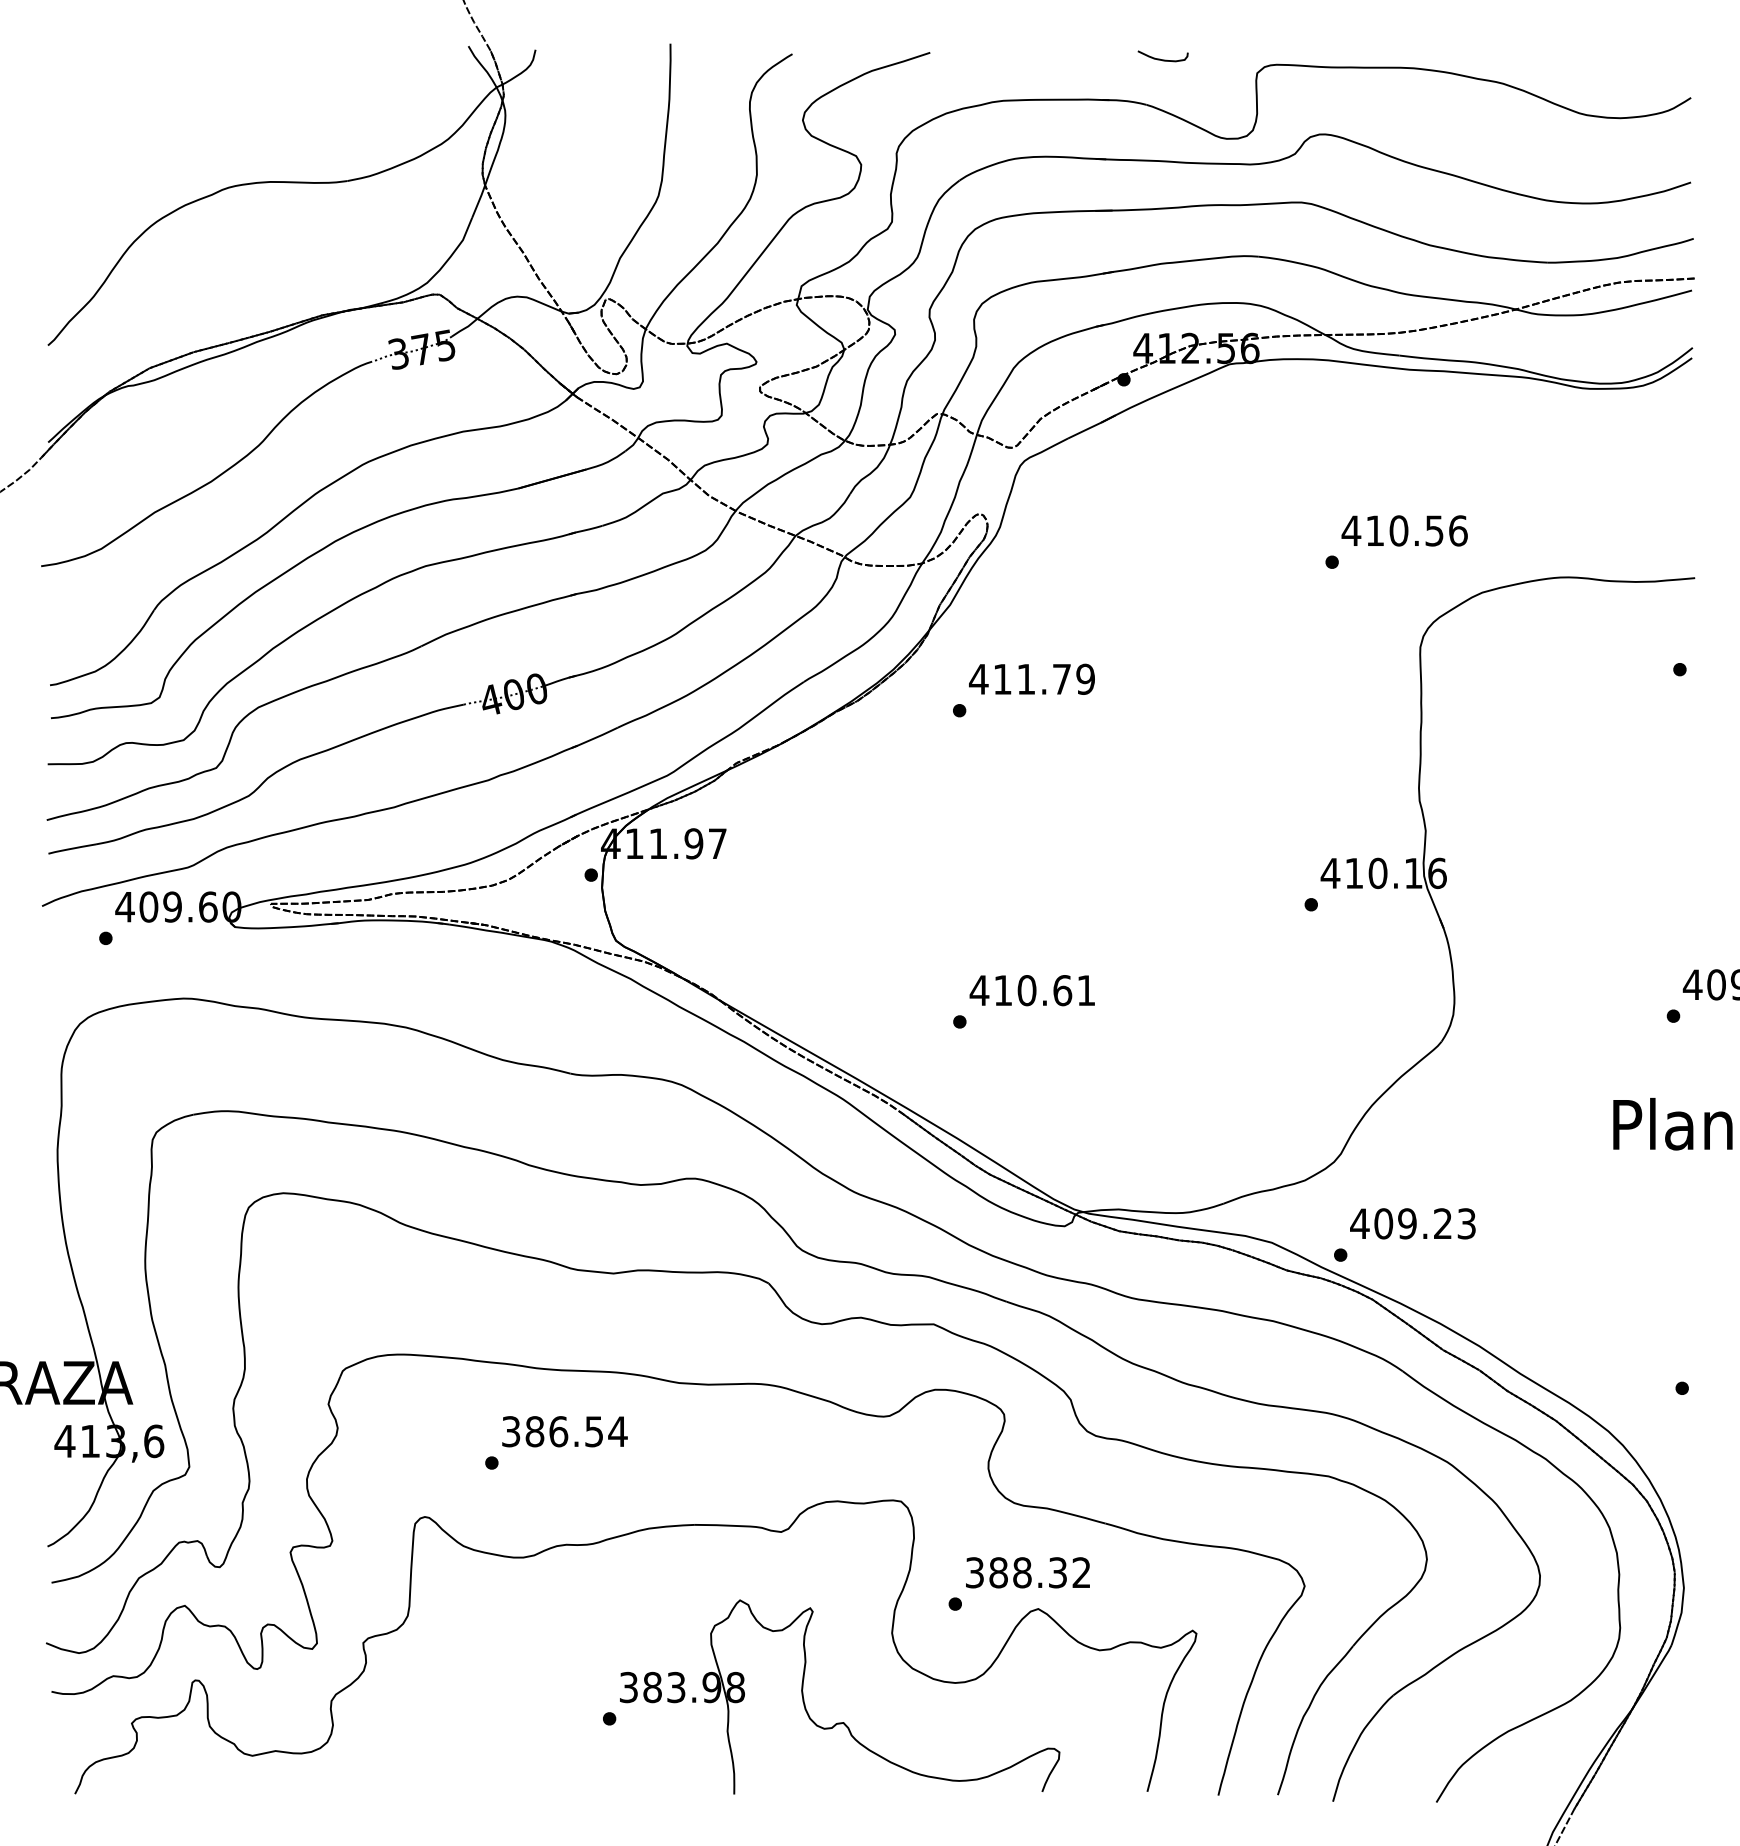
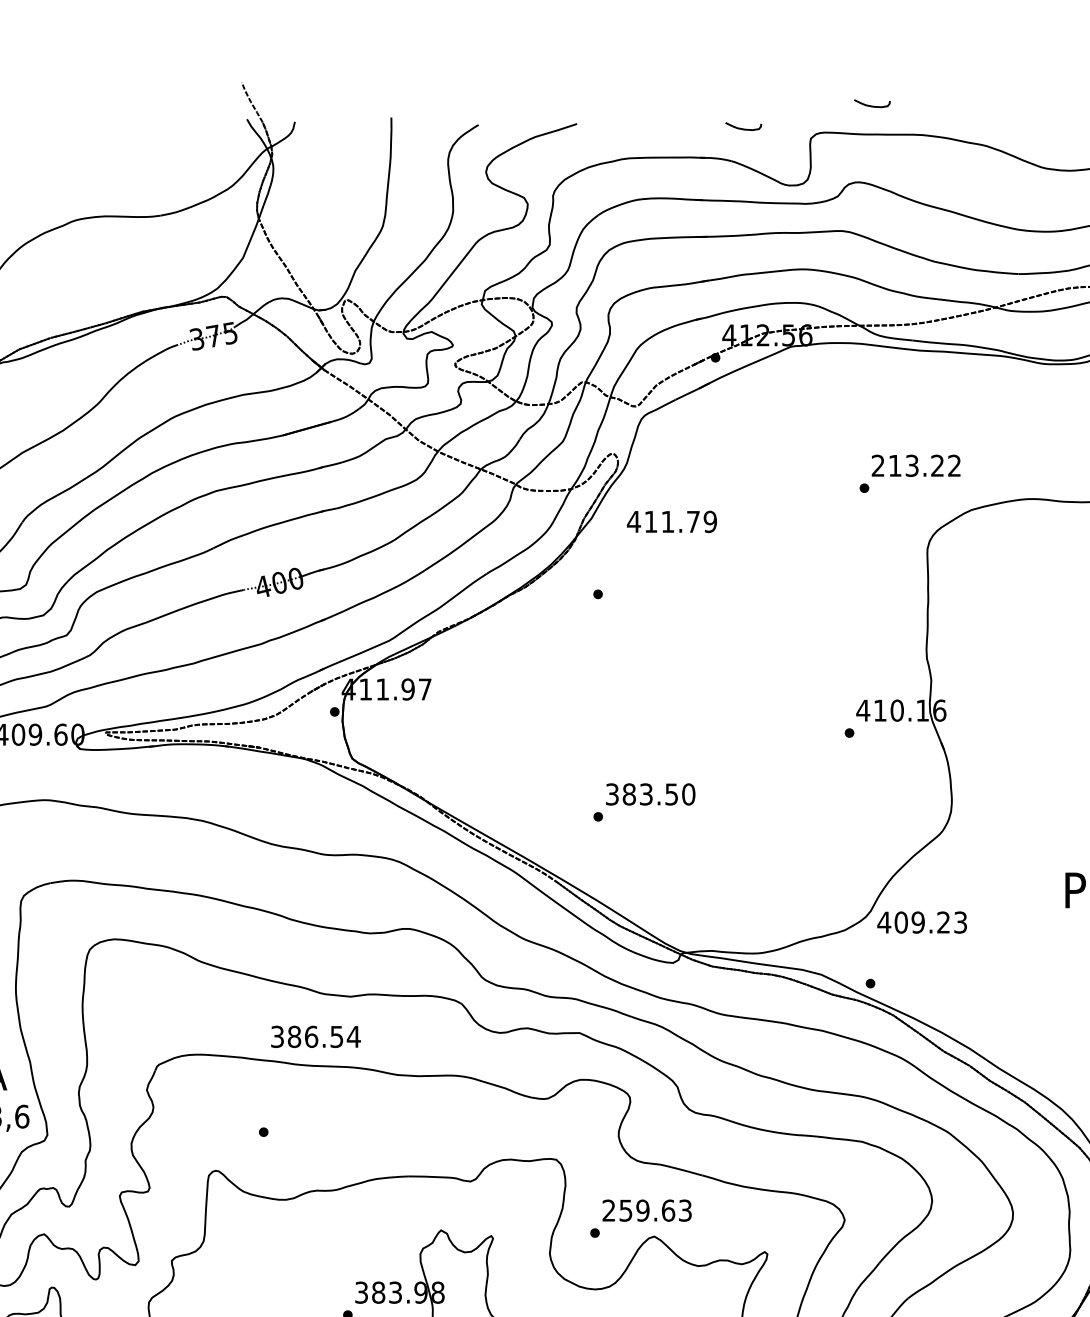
curve: (1340, 26) -> (870, 105), added
text: (1404, 530) -> (916, 465), 410.56 -> 213.22
text: (1031, 678) -> (671, 521), moved
text: (1032, 990) -> (650, 794), 410.61 -> 383.50
text: (1412, 1223) -> (921, 922), moved
text: (564, 1431) -> (315, 1036), moved
text: (1027, 1572) -> (646, 1210), 388.32 -> 259.63

